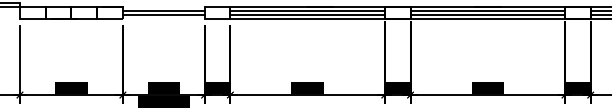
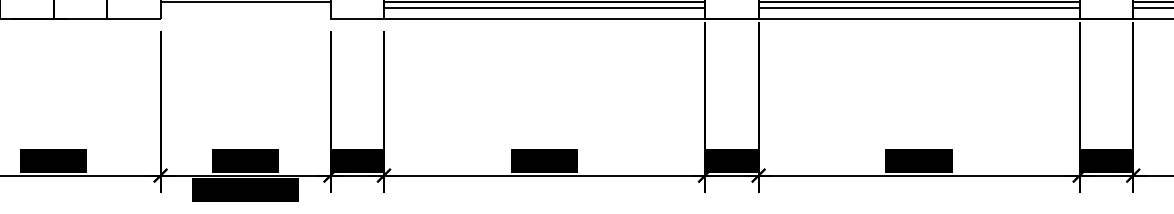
line: (163, 14) -> (244, 8), removed

